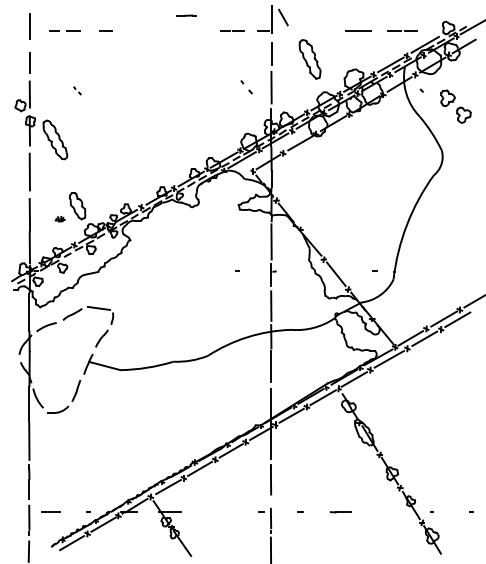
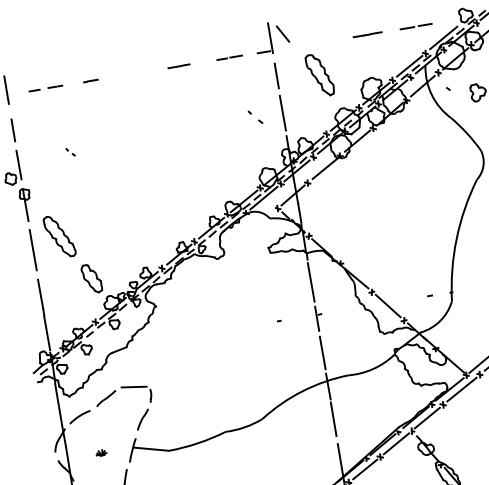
line: (186, 15) -> (179, 66), moved
part: (55, 139) -> (59, 236), moved
part: (59, 219) -> (100, 453), moved

